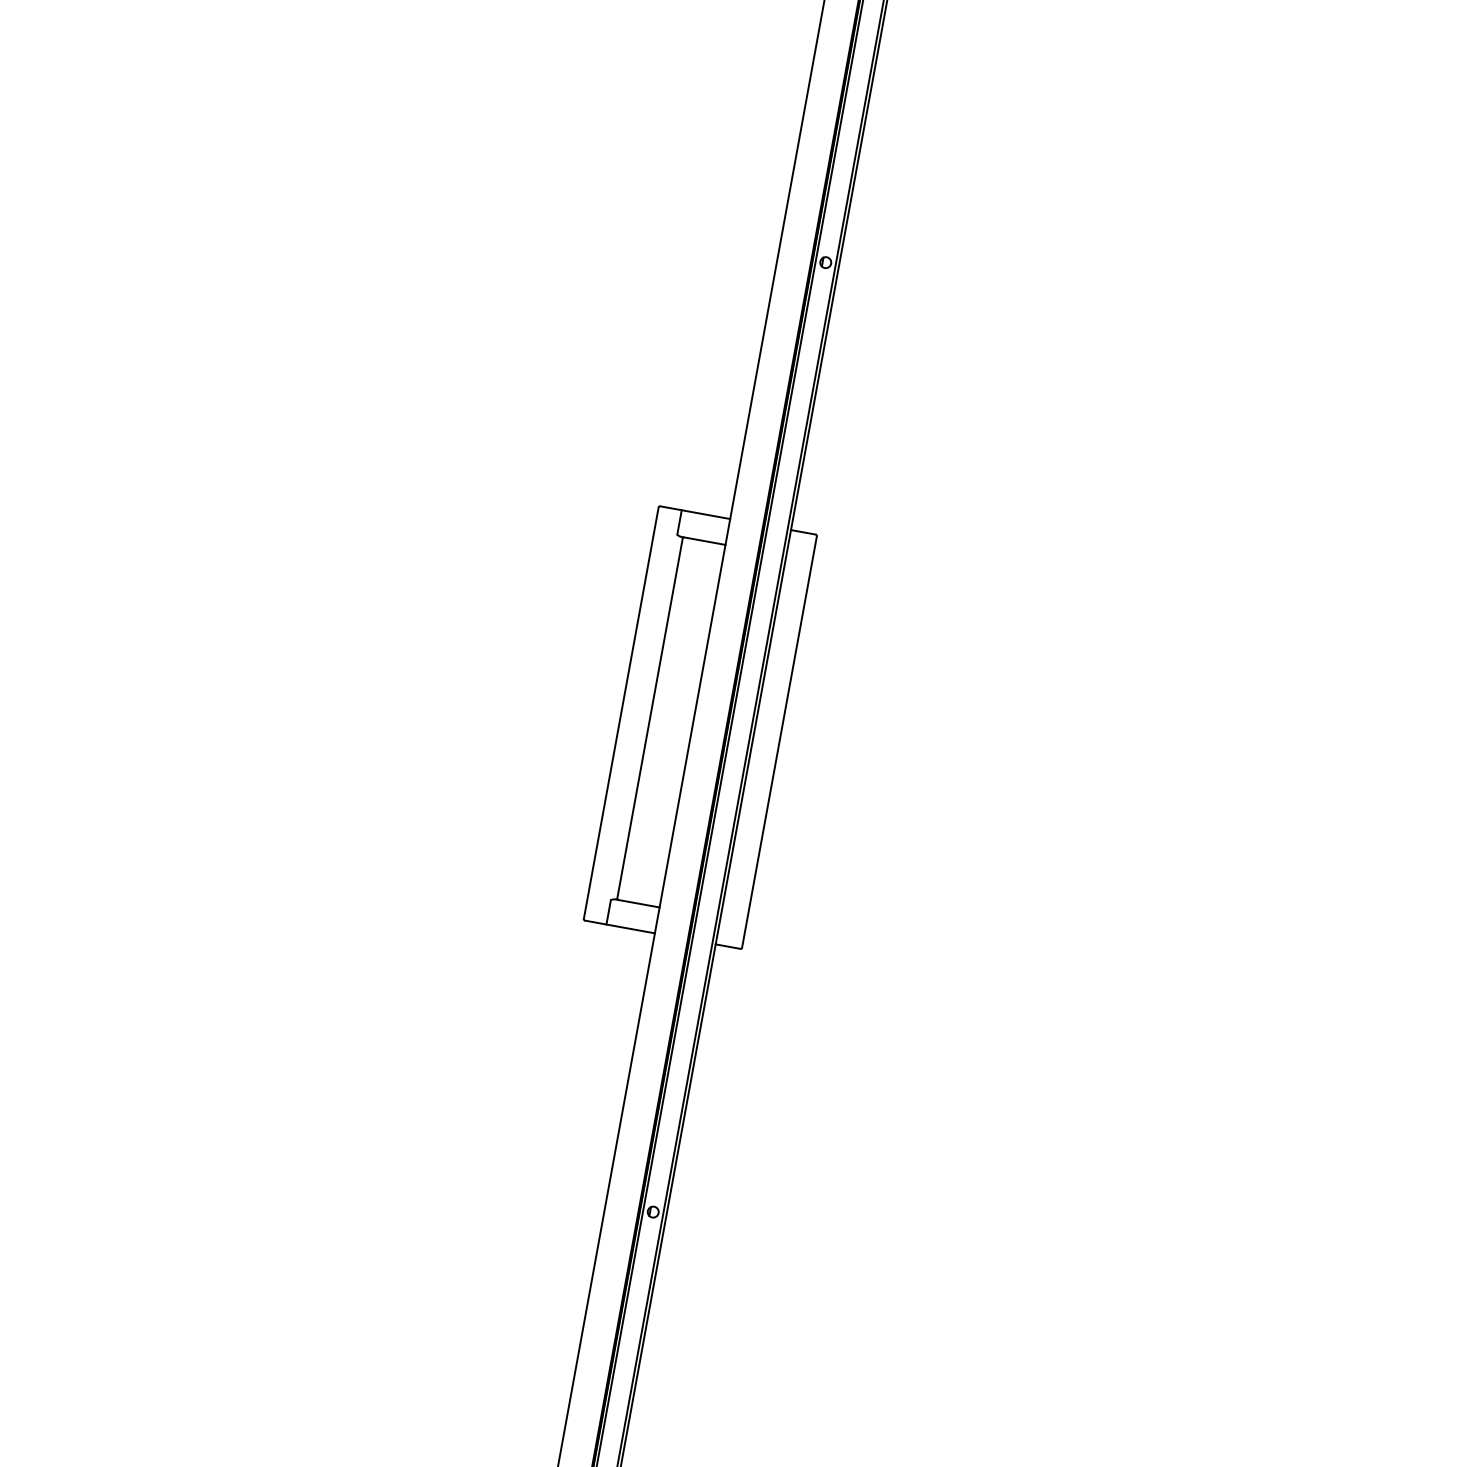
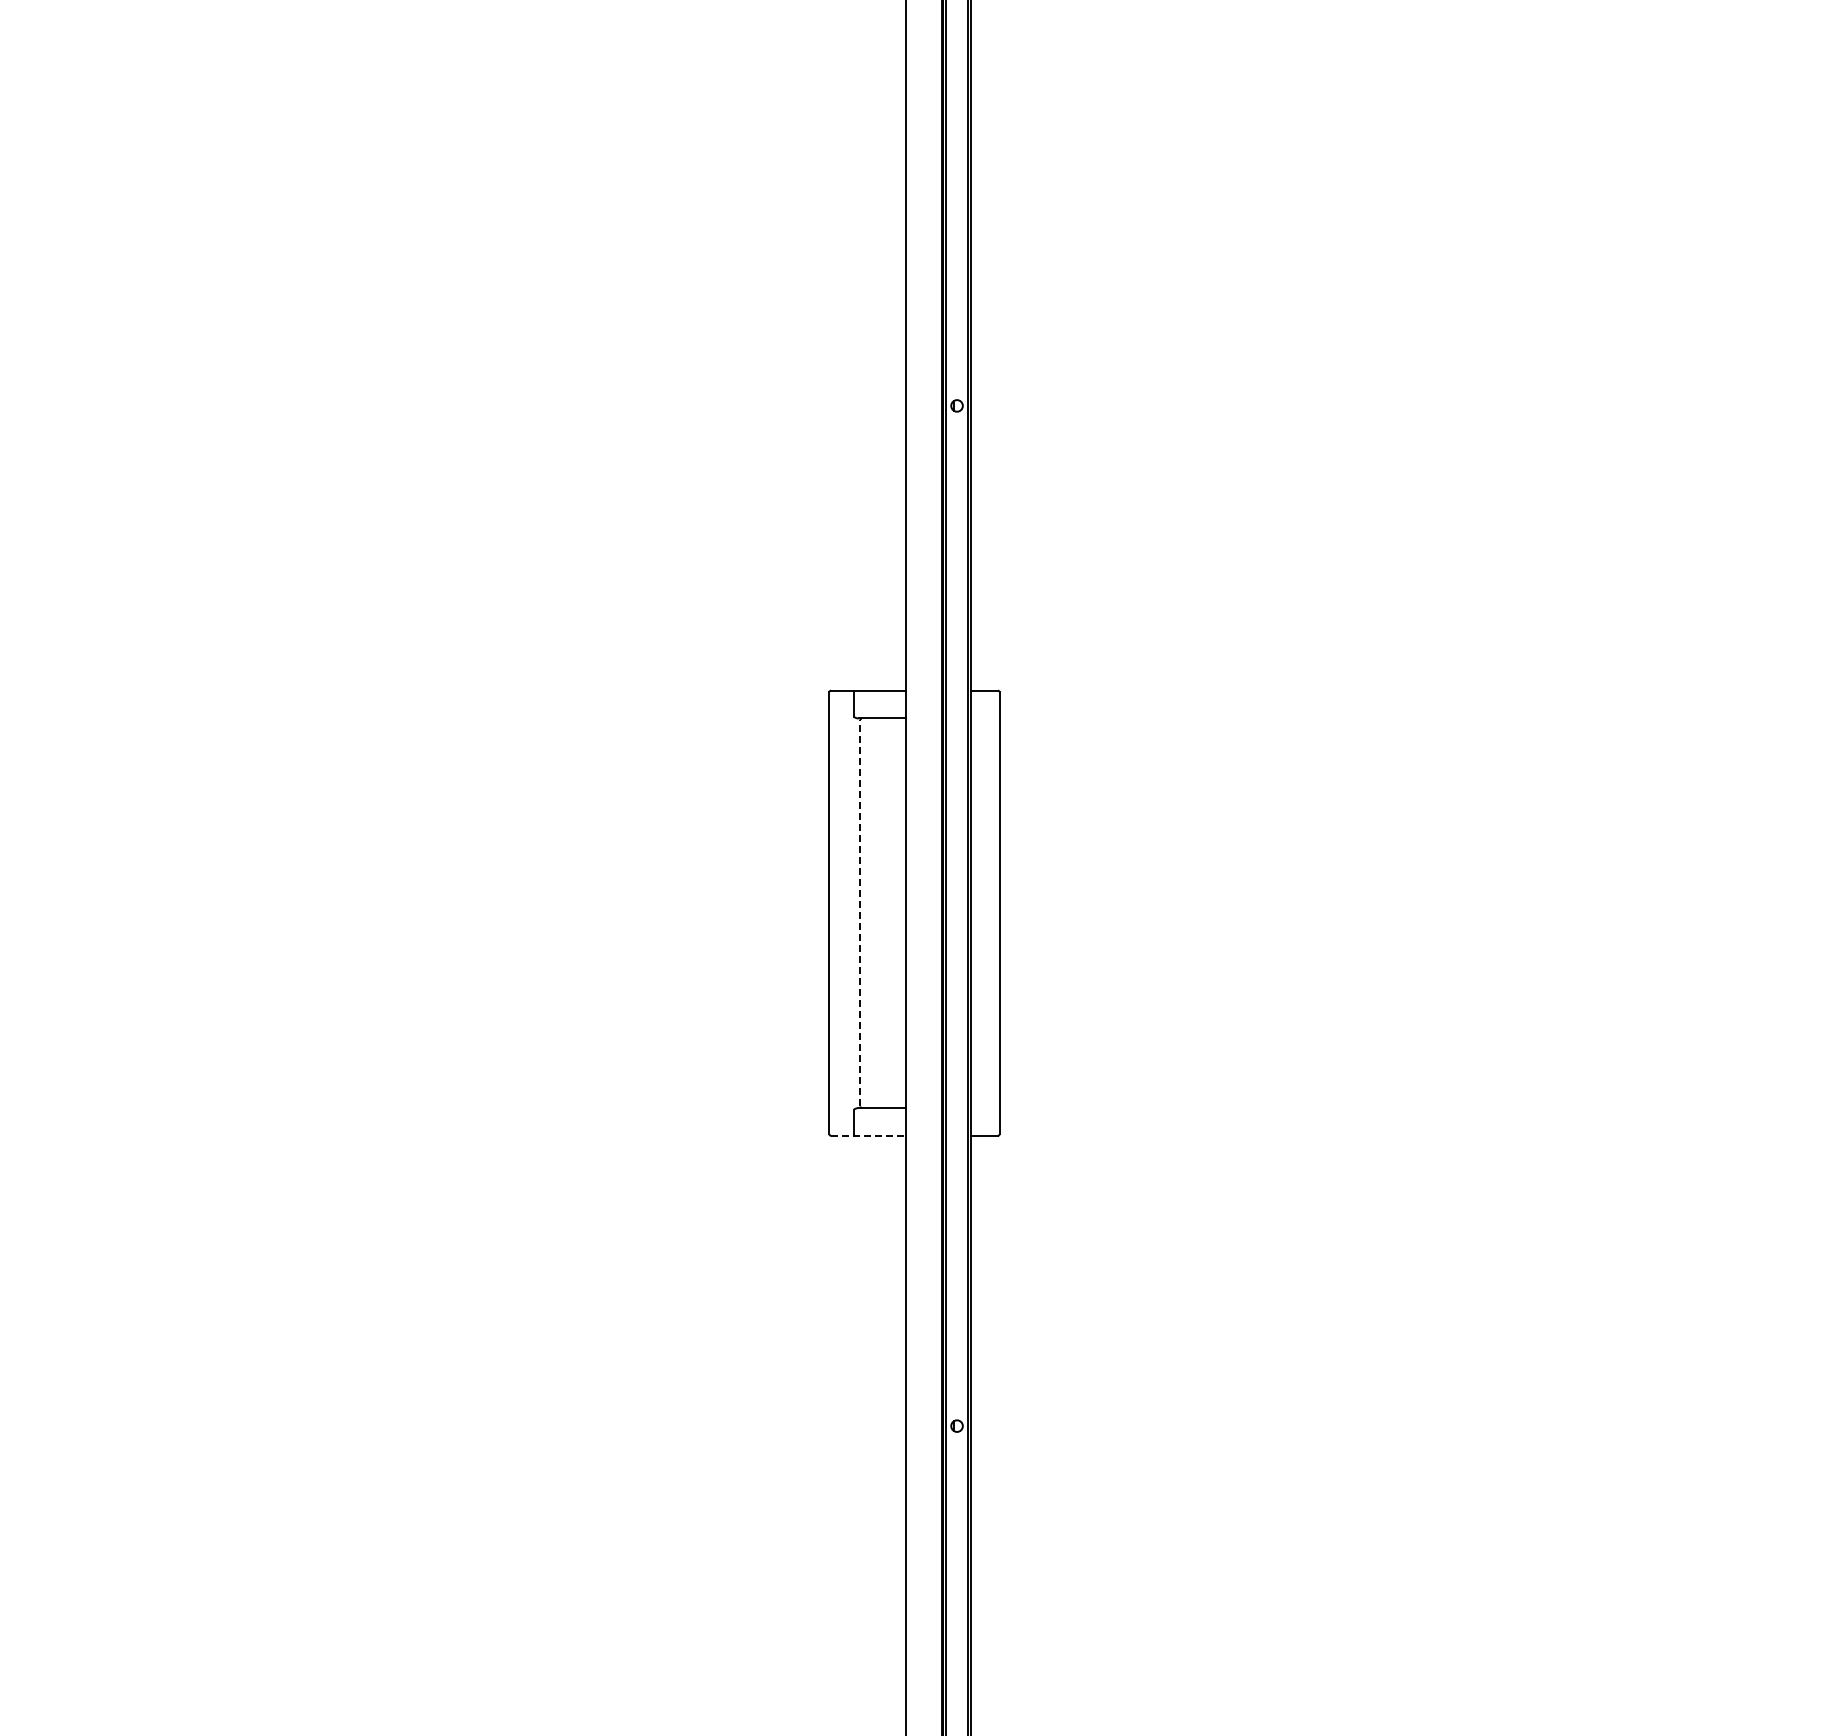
line: (650, 717) -> (860, 912), solid -> dashed
line: (619, 926) -> (868, 1135), solid -> dashed

